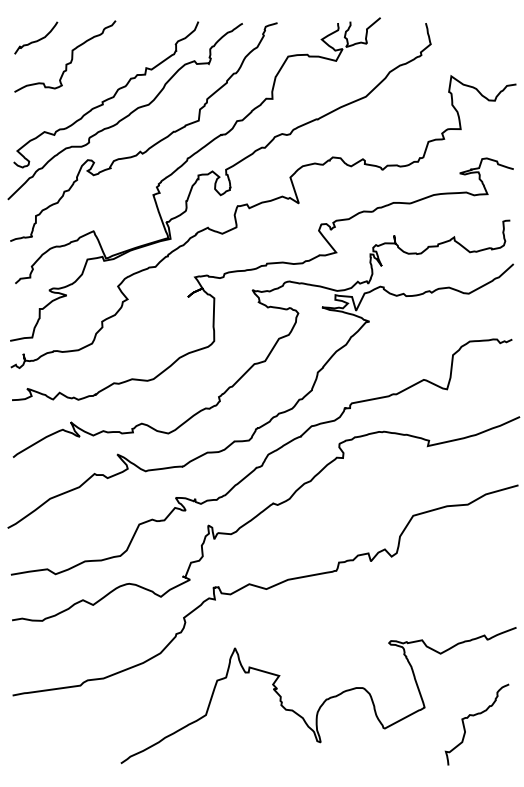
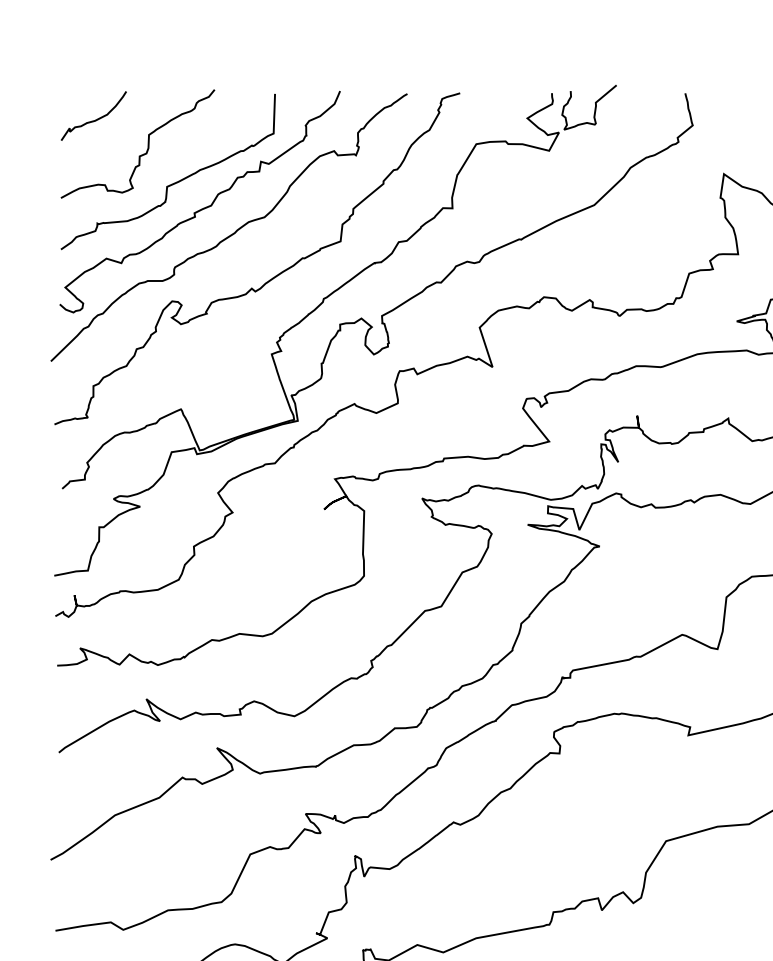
curve: (89, 81) -> (174, 181), added

